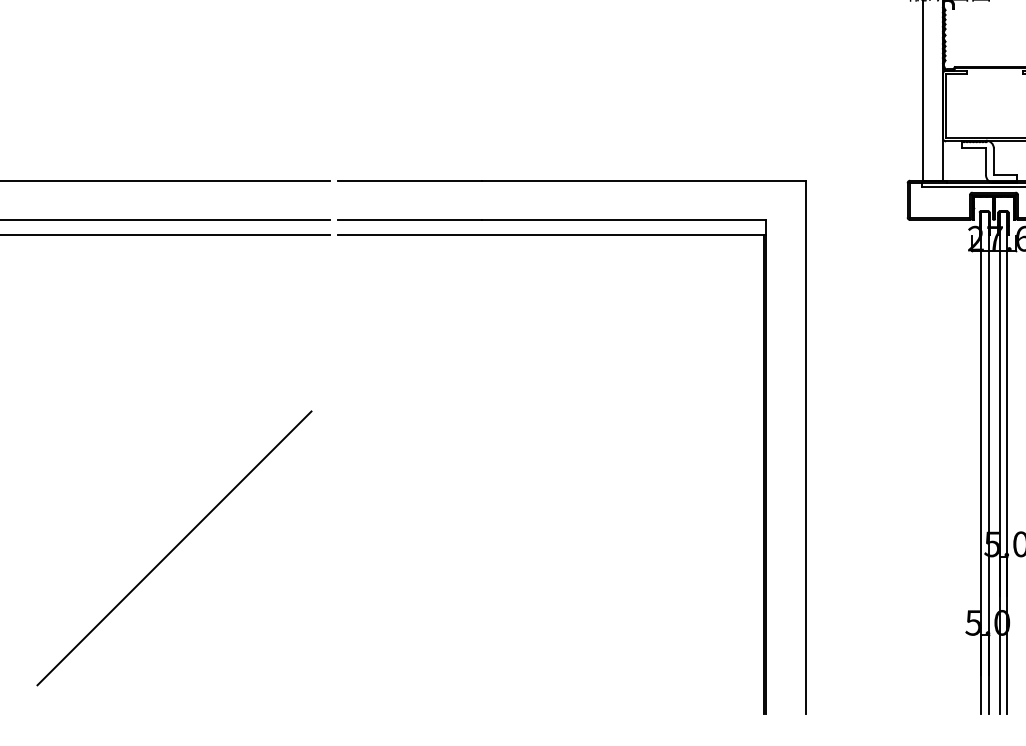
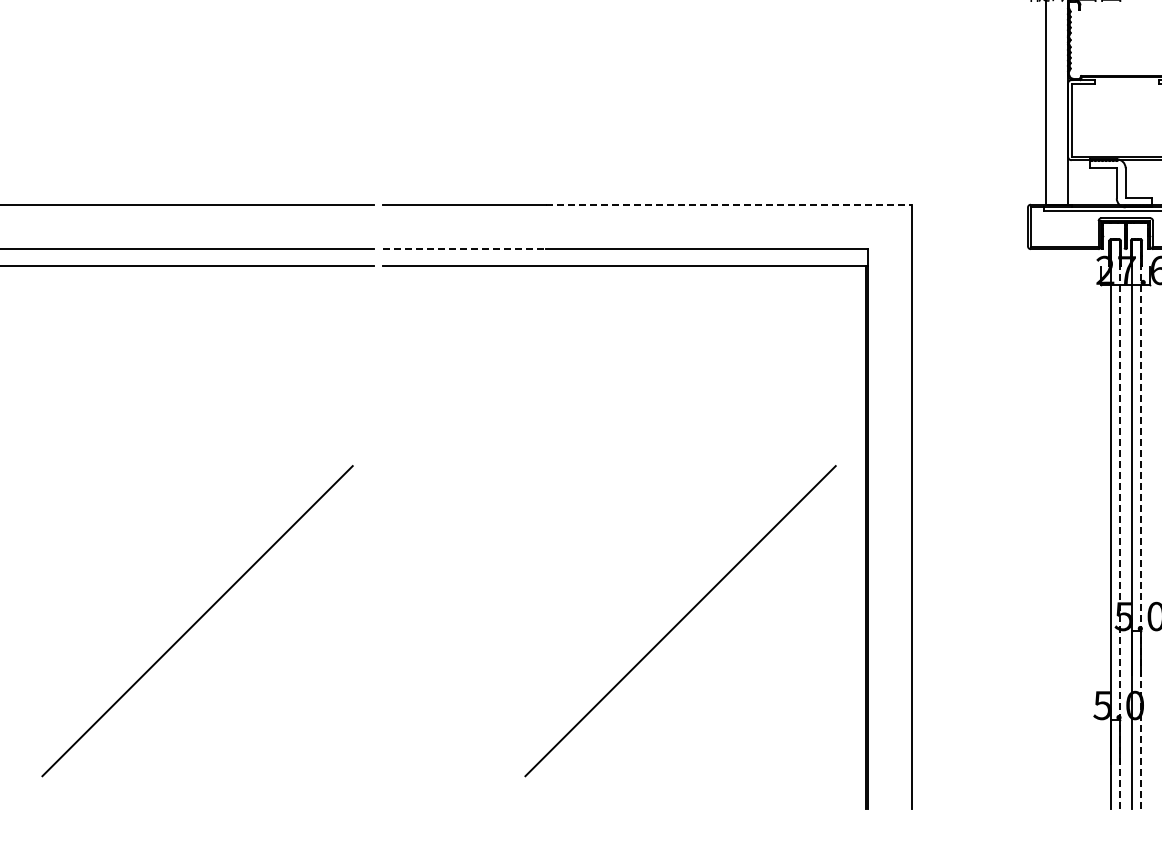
line: (644, 180) -> (729, 204), solid -> dashed
line: (410, 220) -> (464, 249), solid -> dashed
line: (988, 463) -> (1119, 524), solid -> dashed
line: (1006, 463) -> (1140, 524), solid -> dashed
line: (600, 548) -> (680, 621), added

